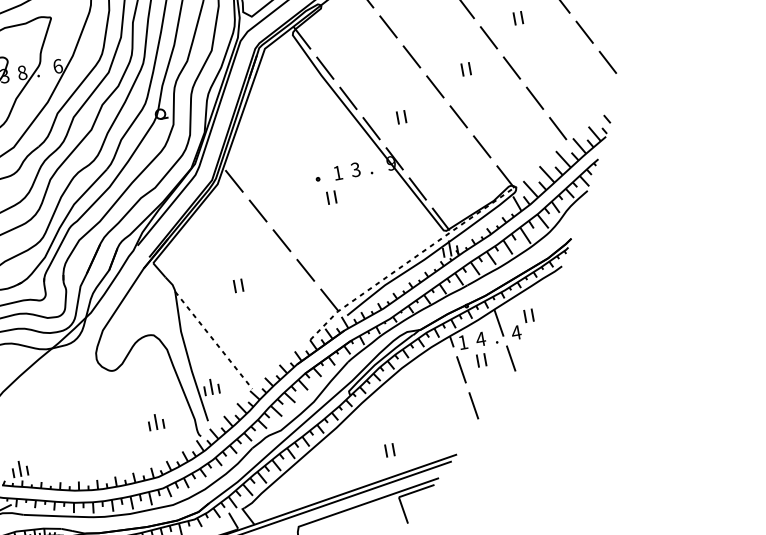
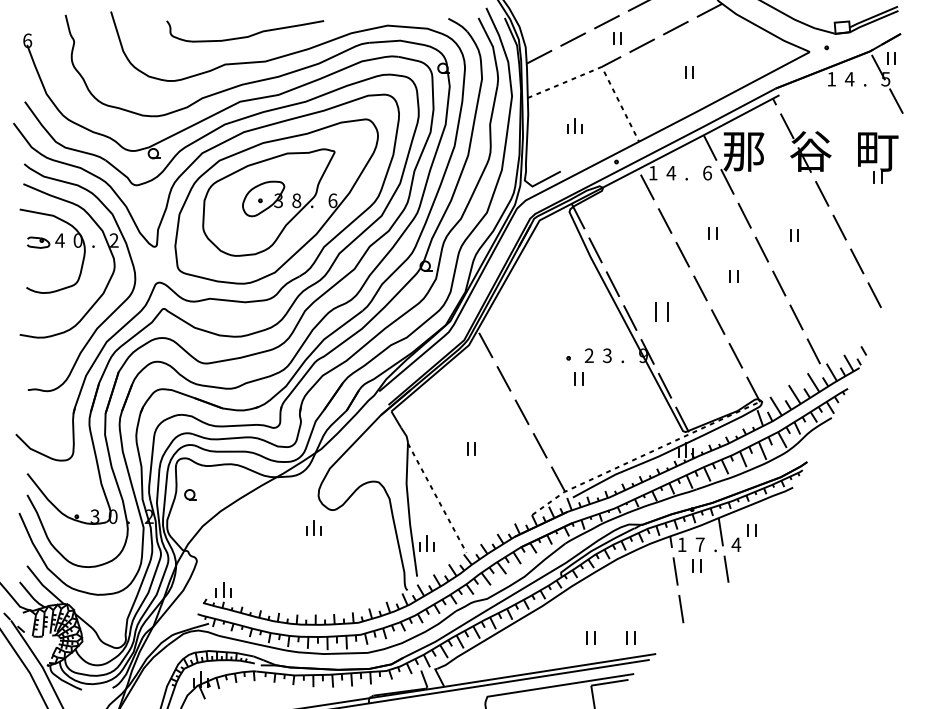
part: (437, 30) -> (712, 233), added
part: (401, 117) -> (661, 312), size x1.6
text: (337, 172) -> (588, 355), 1 -> 2
text: (481, 338) -> (700, 544), 4 -> 7
part: (155, 421) -> (313, 527), moved
part: (428, 442) -> (630, 637), added

